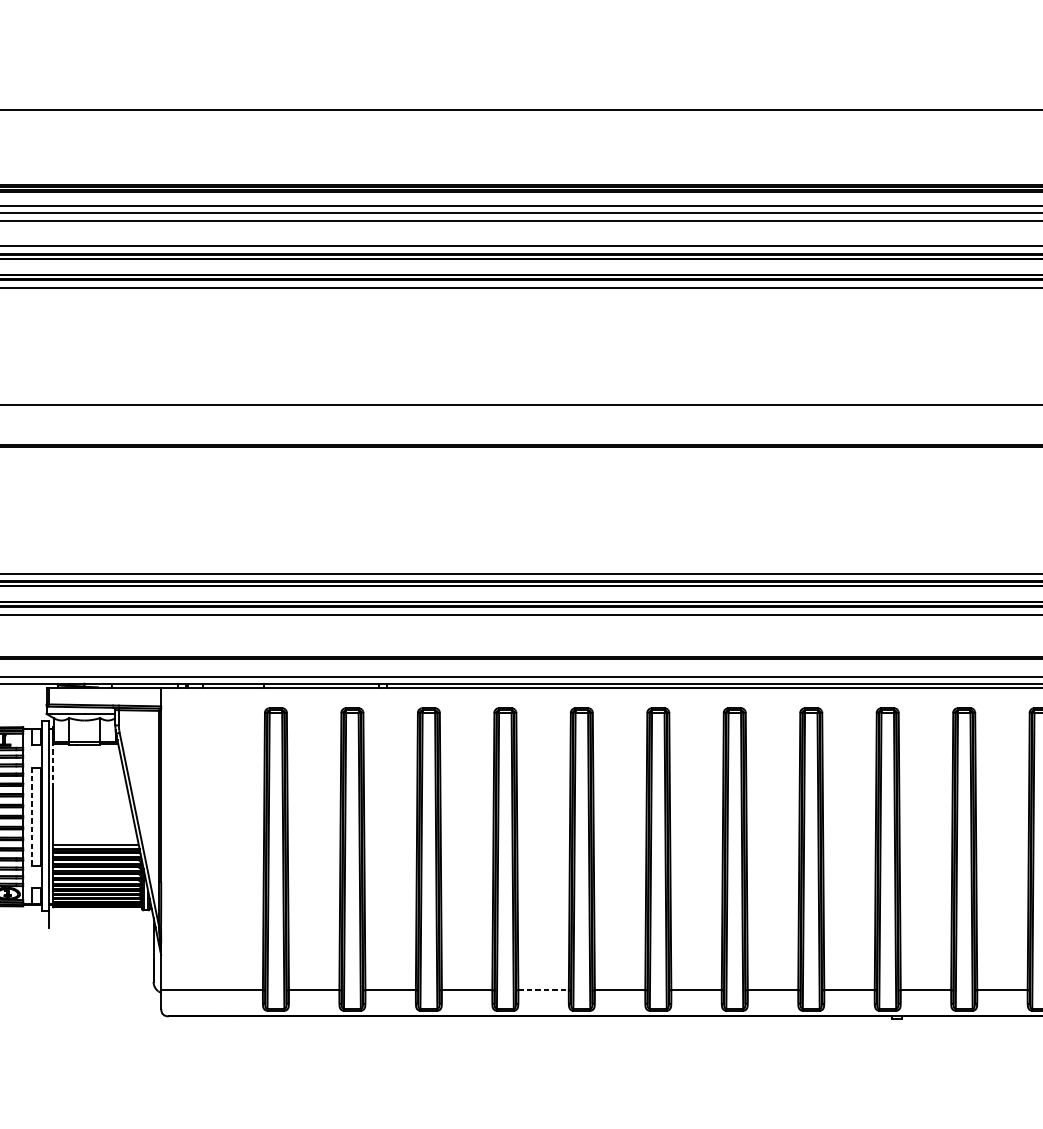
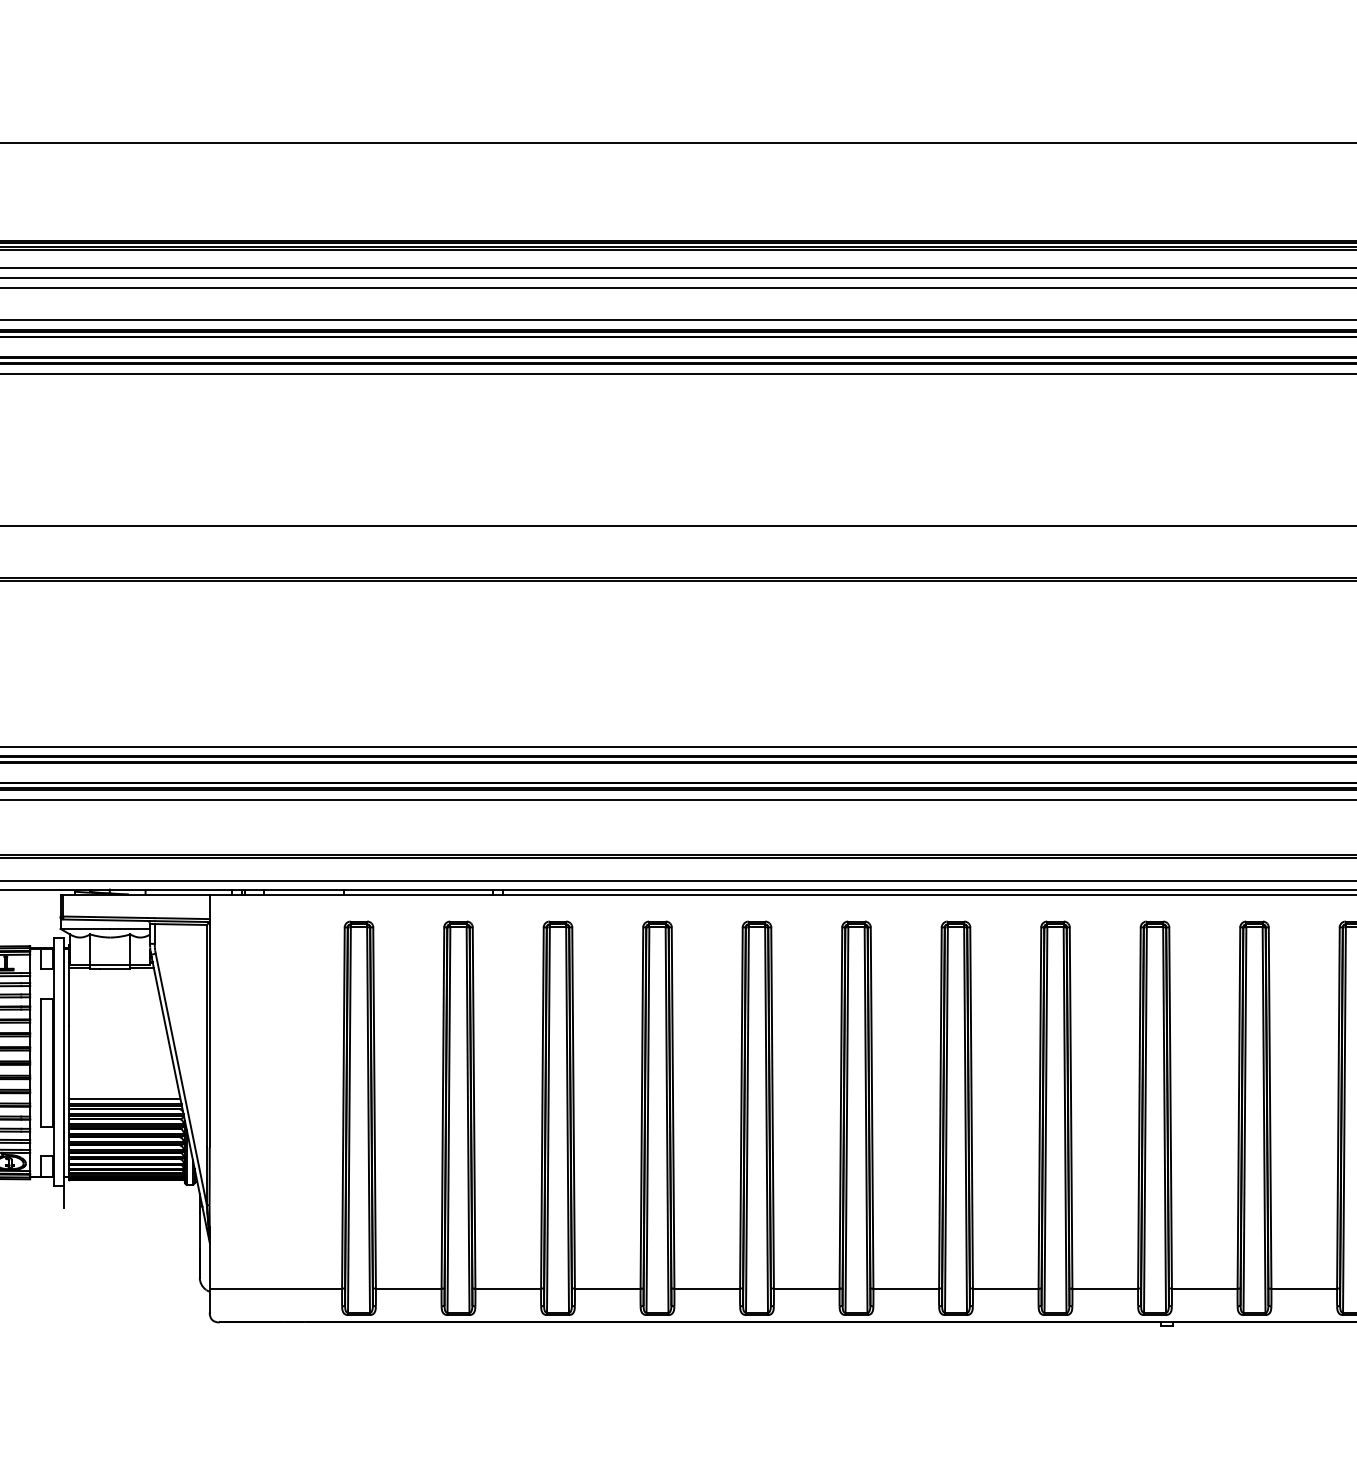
line: (53, 765) -> (69, 996), dashed -> solid
line: (31, 816) -> (41, 1062), dashed -> solid
line: (543, 990) -> (707, 1288), dashed -> solid

